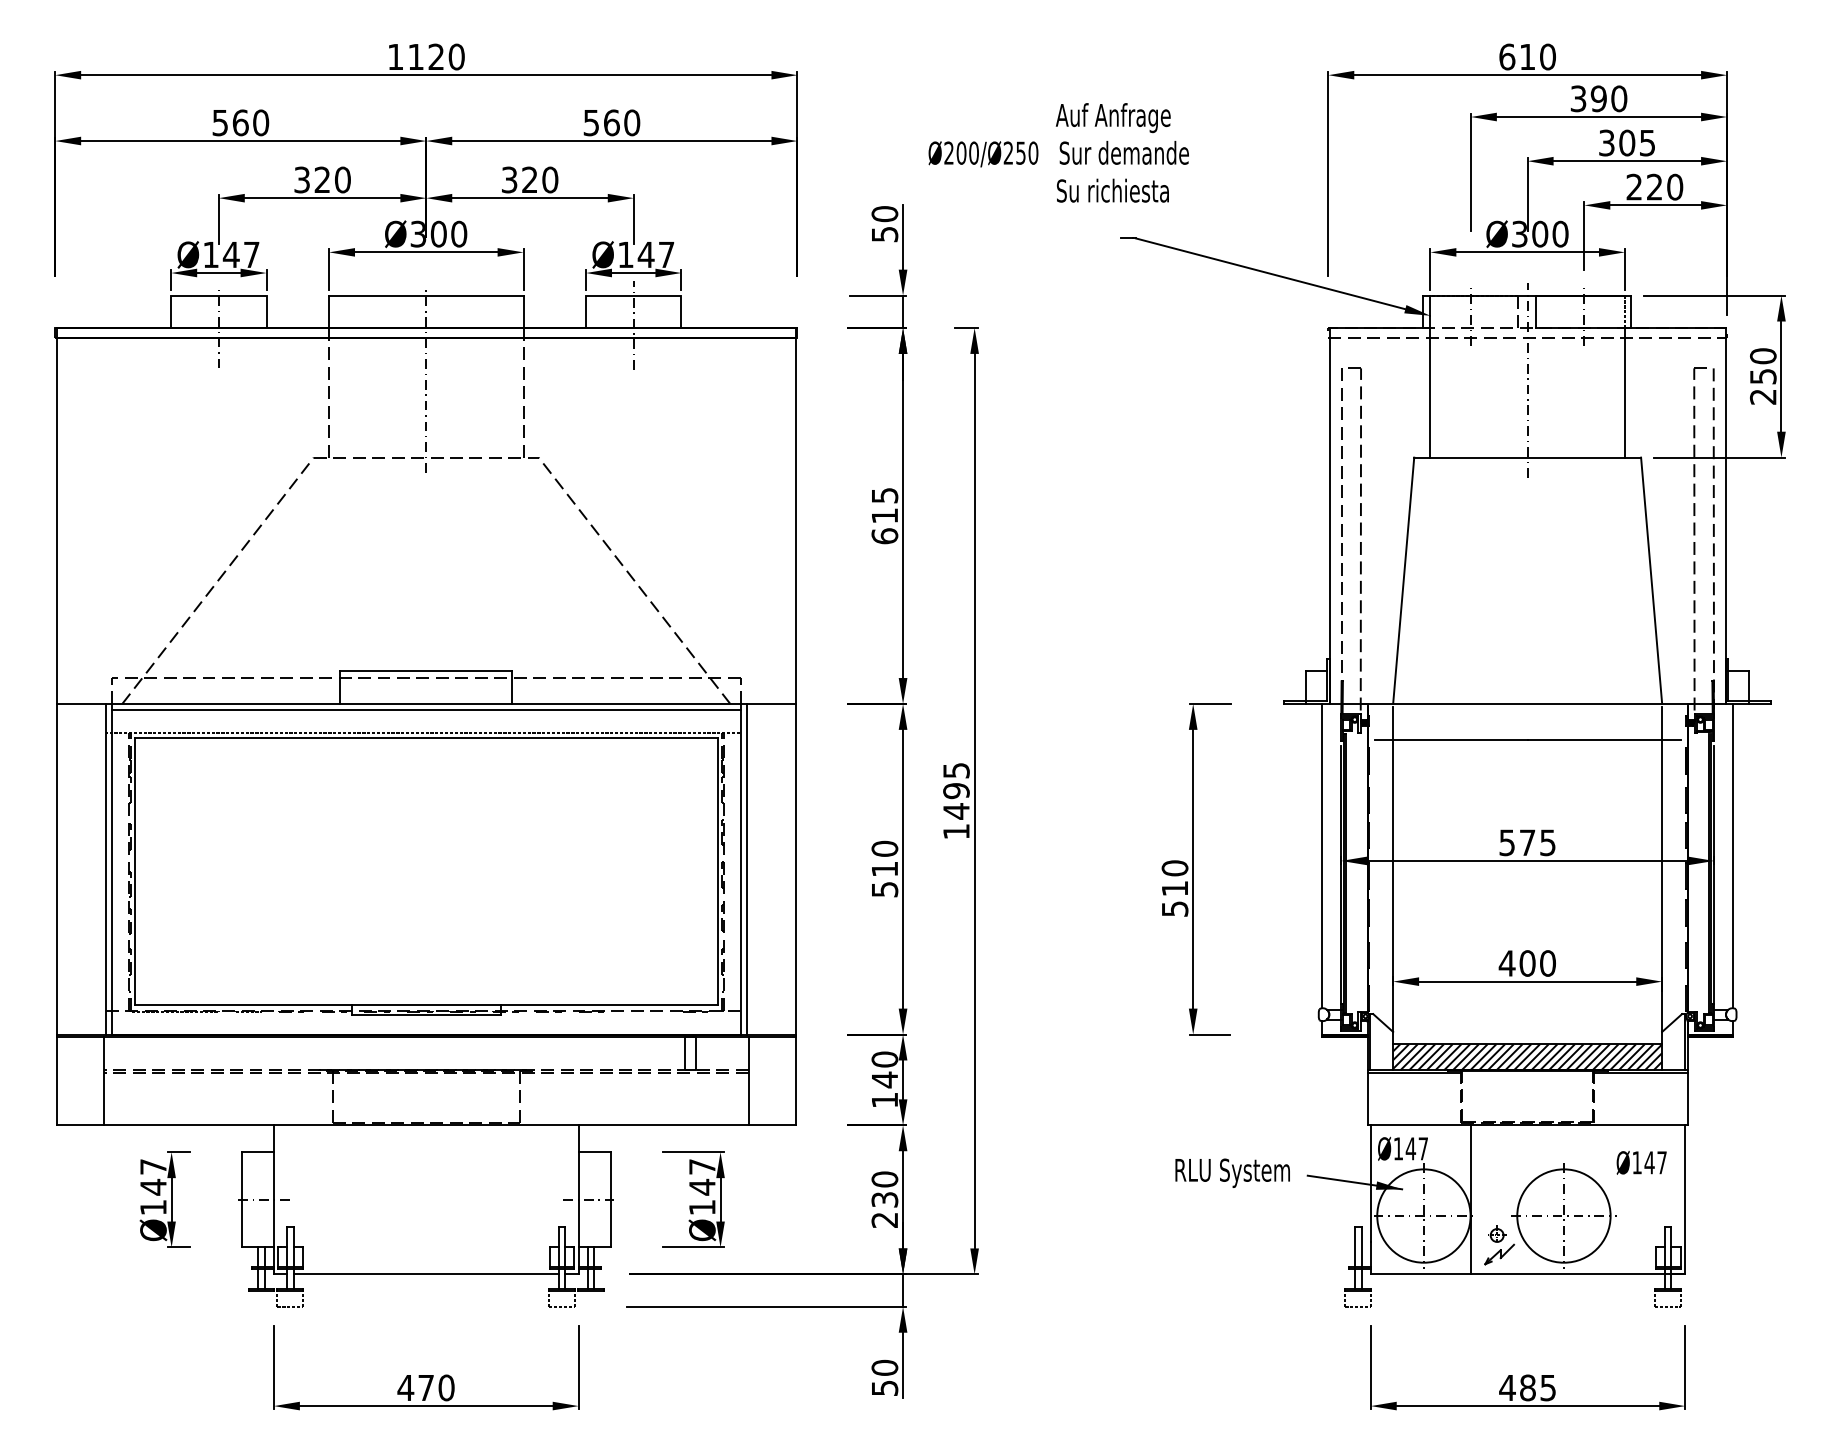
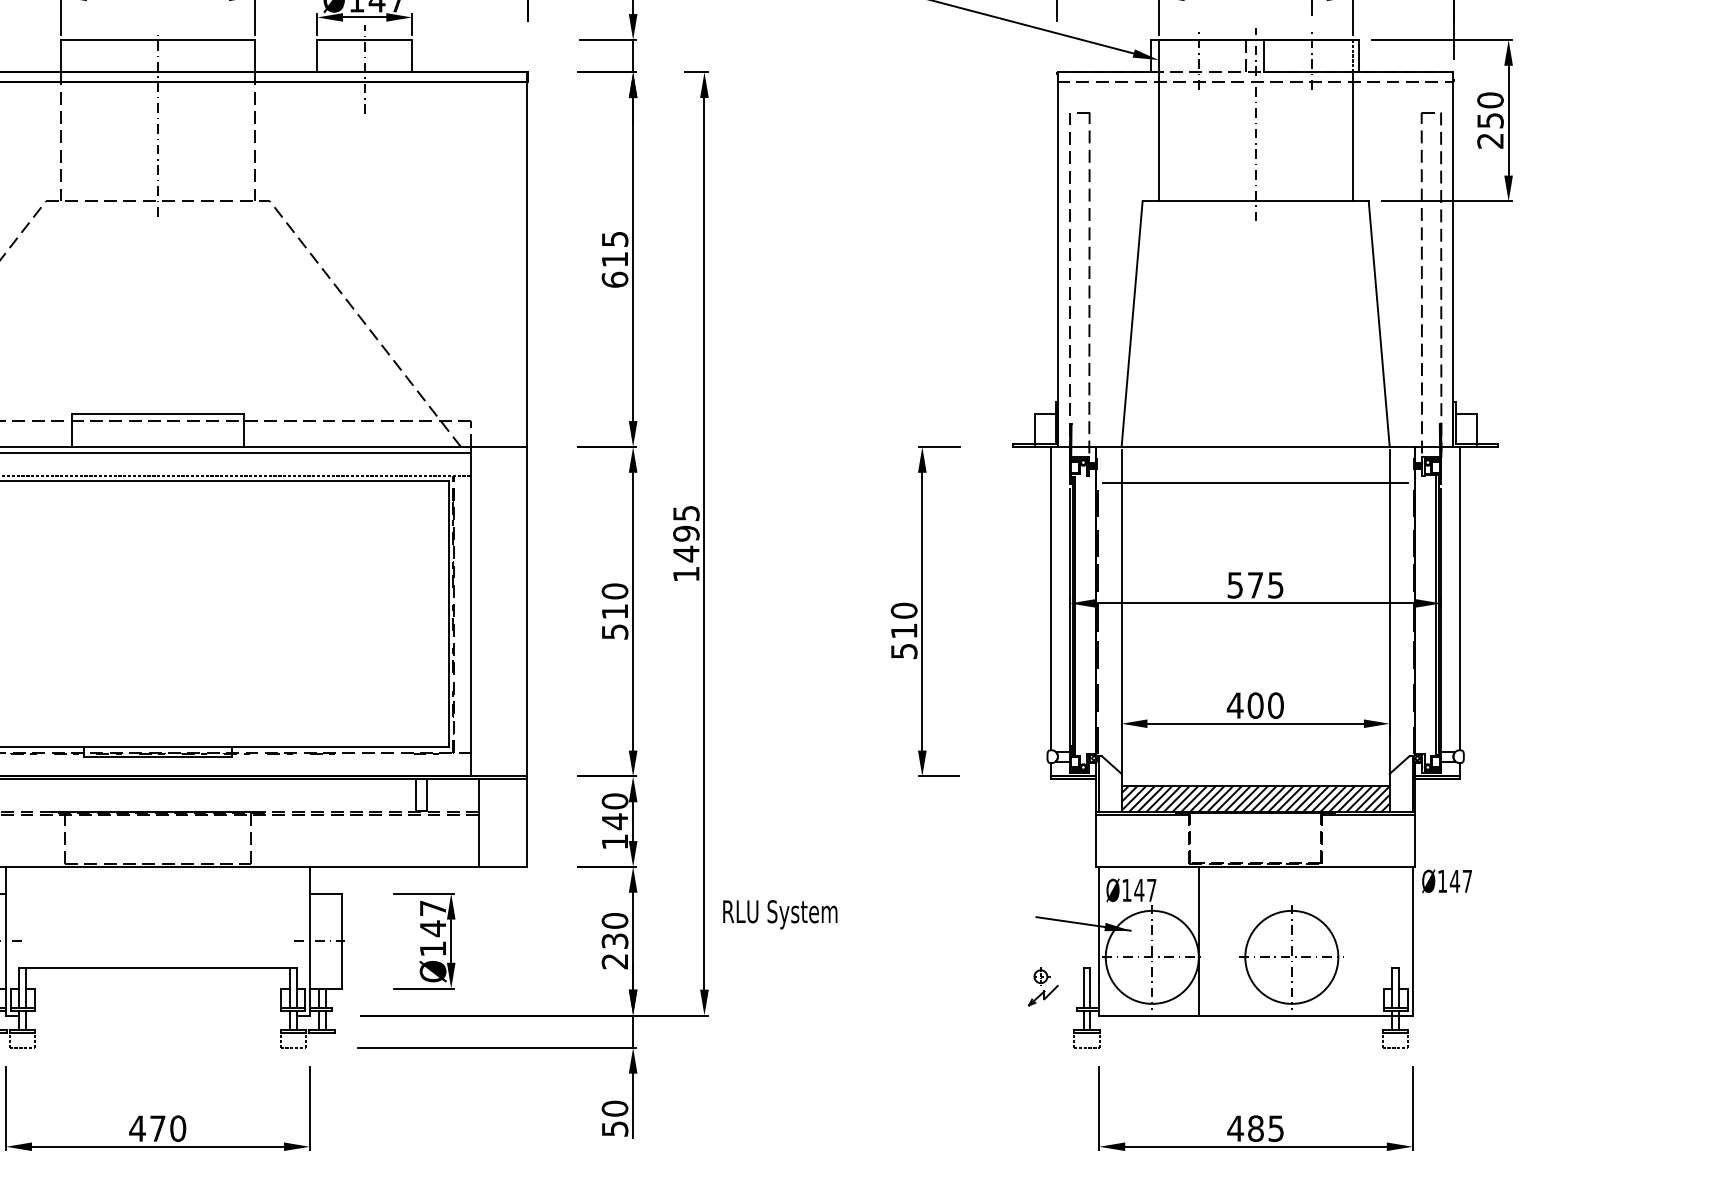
line: (746, 868) -> (477, 610), removed
text: (1641, 1162) -> (1446, 881), moved
text: (1232, 1172) -> (780, 913), moved
part: (1499, 1245) -> (1043, 986), moved
line: (425, 1274) -> (157, 967), moved

